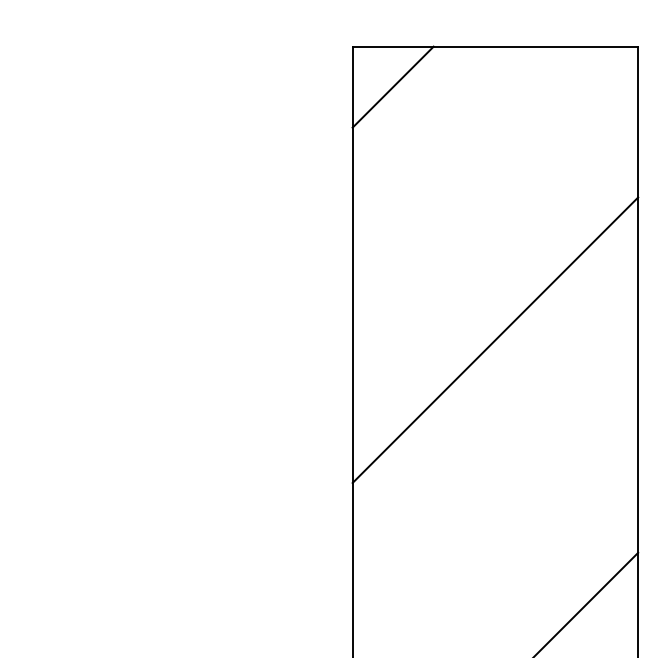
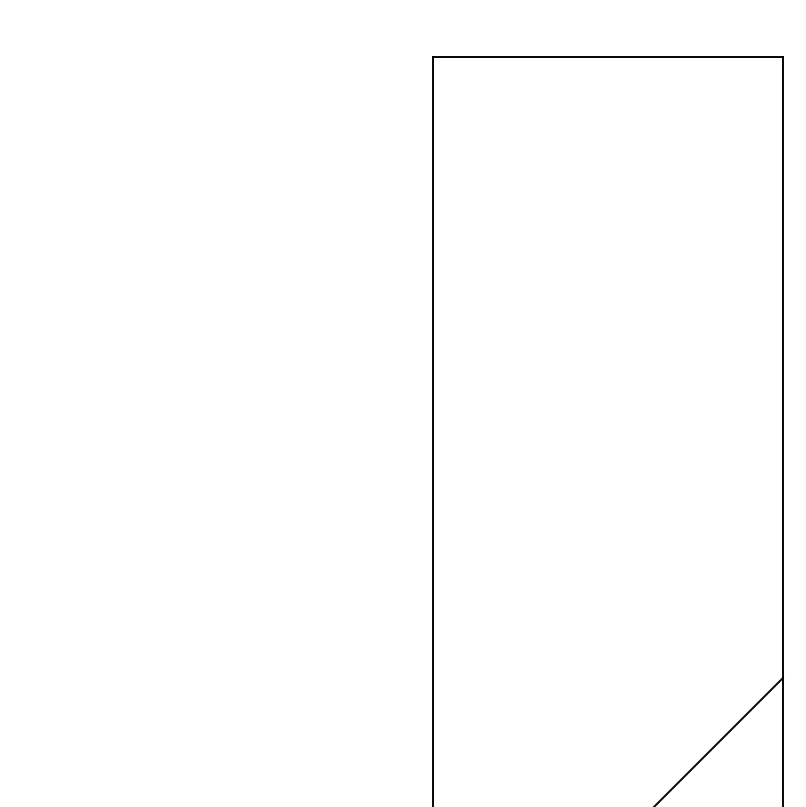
line: (392, 86) -> (481, 106), removed
line: (495, 340) -> (607, 417), removed

